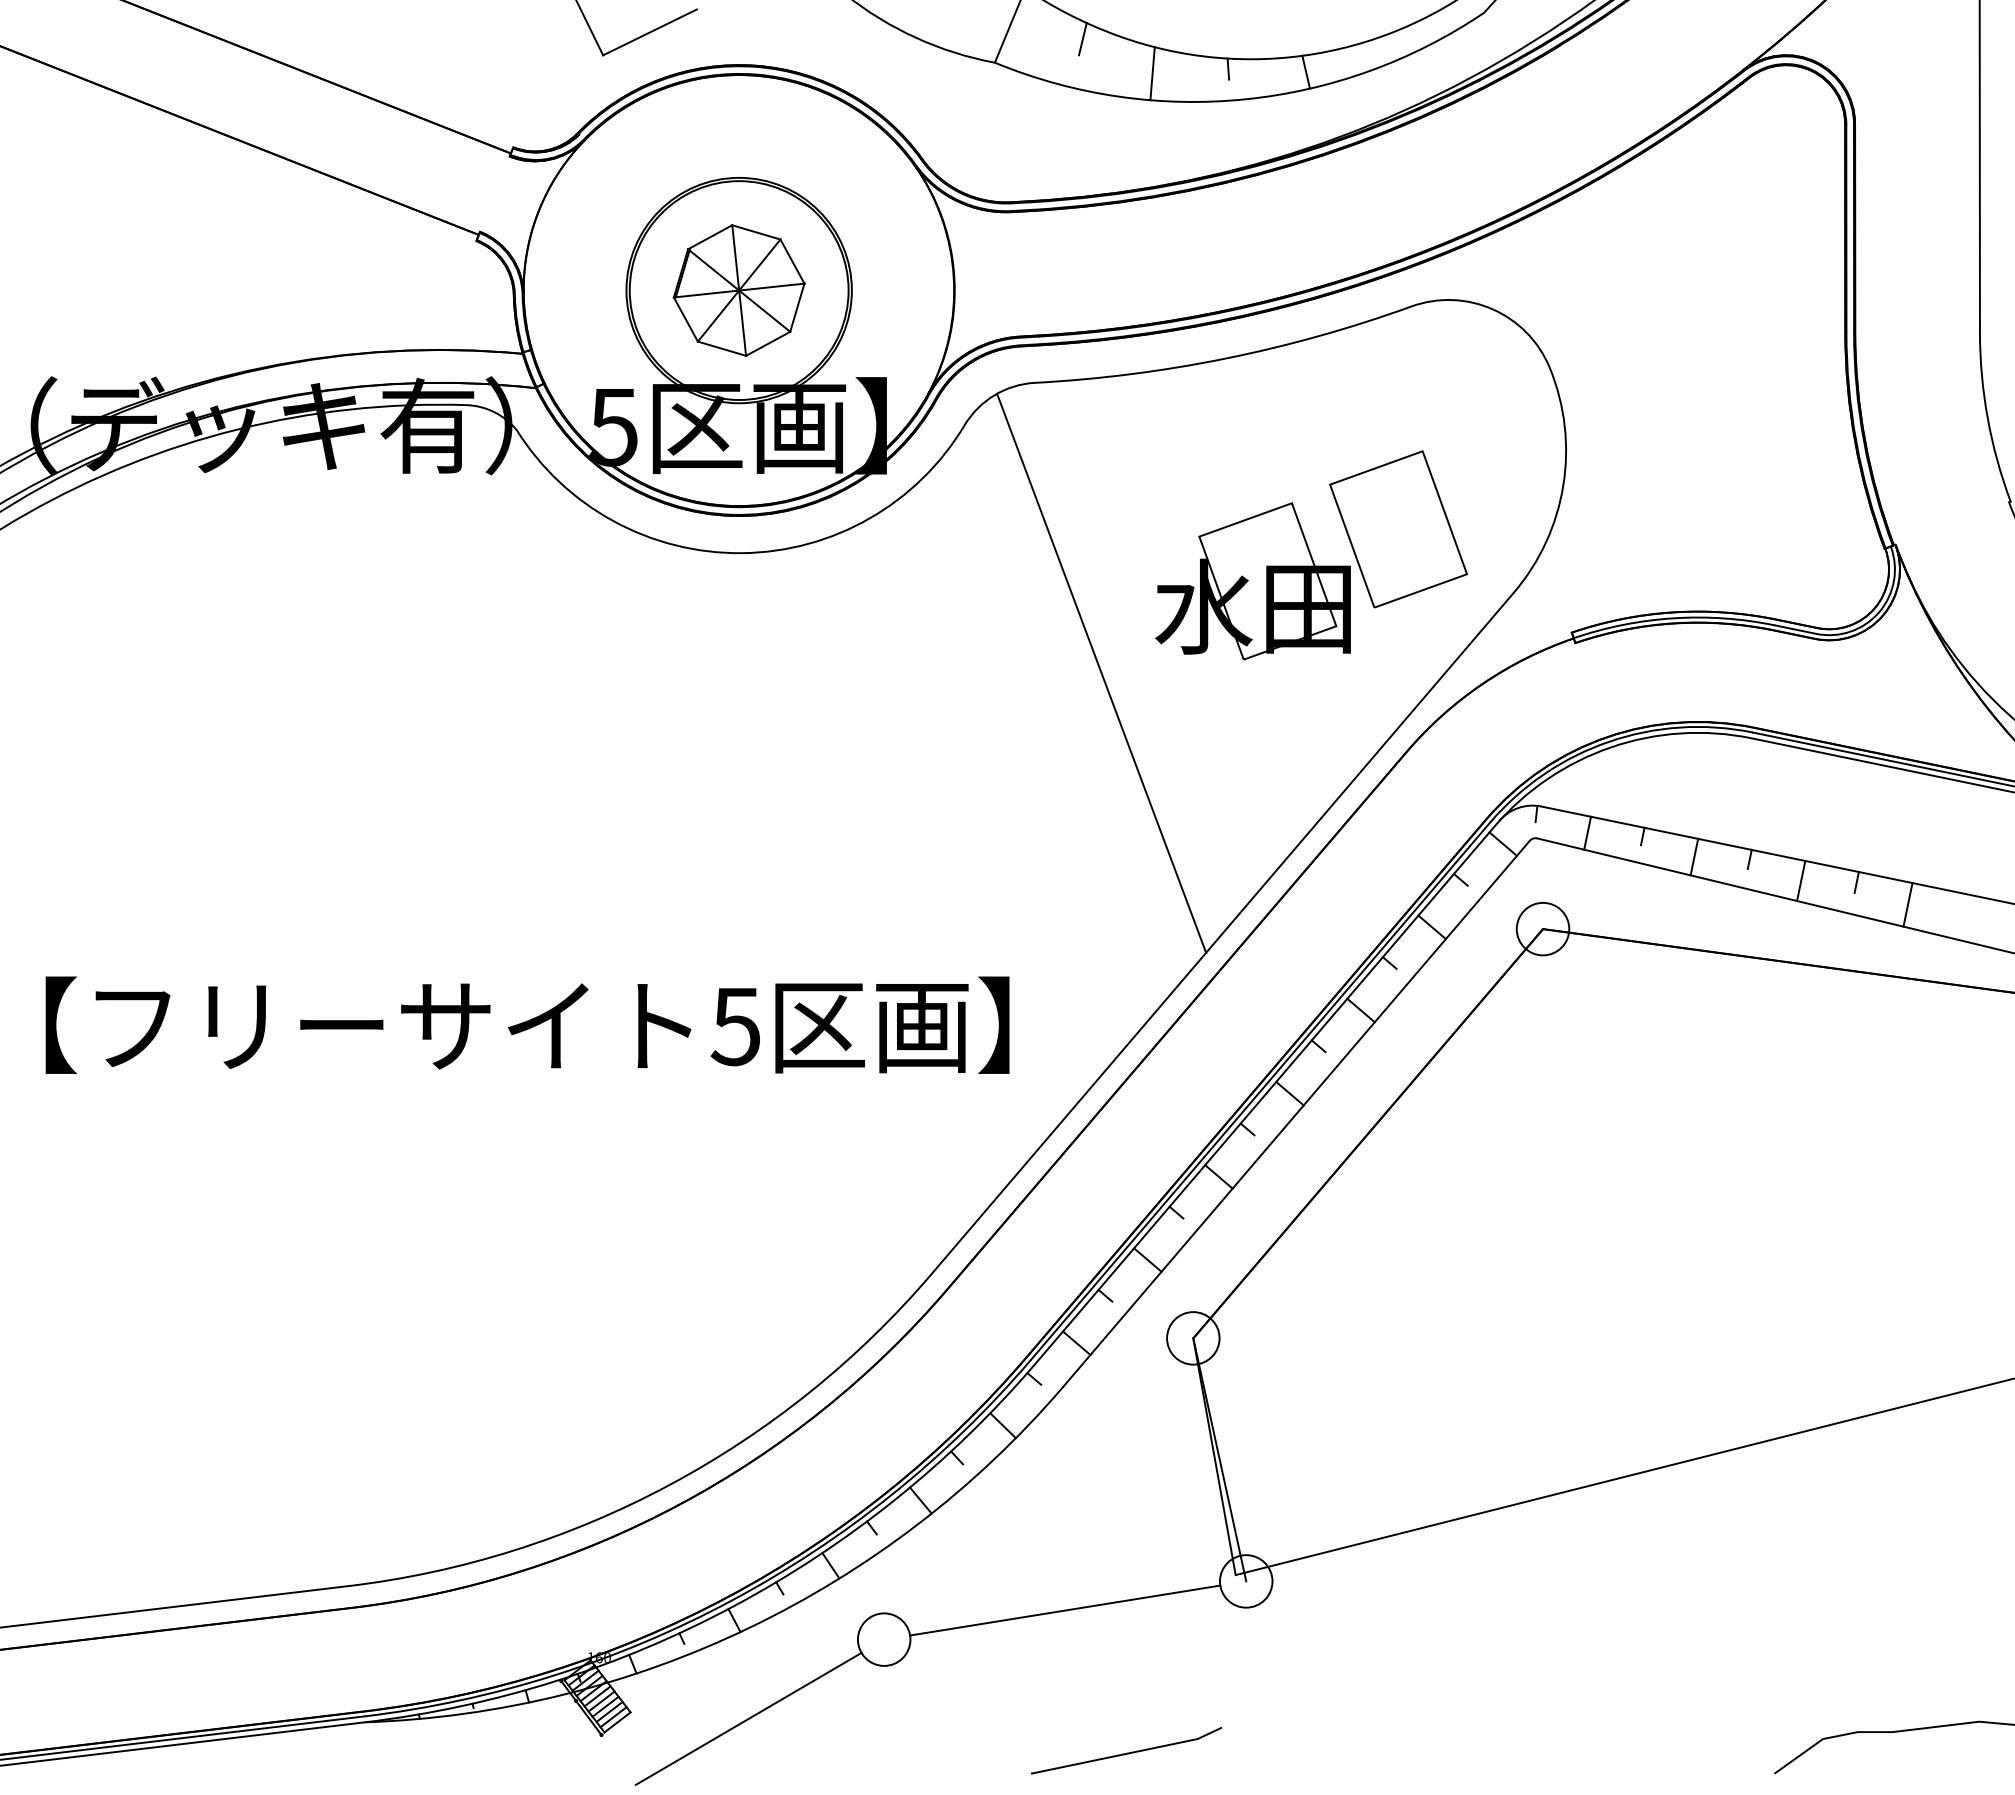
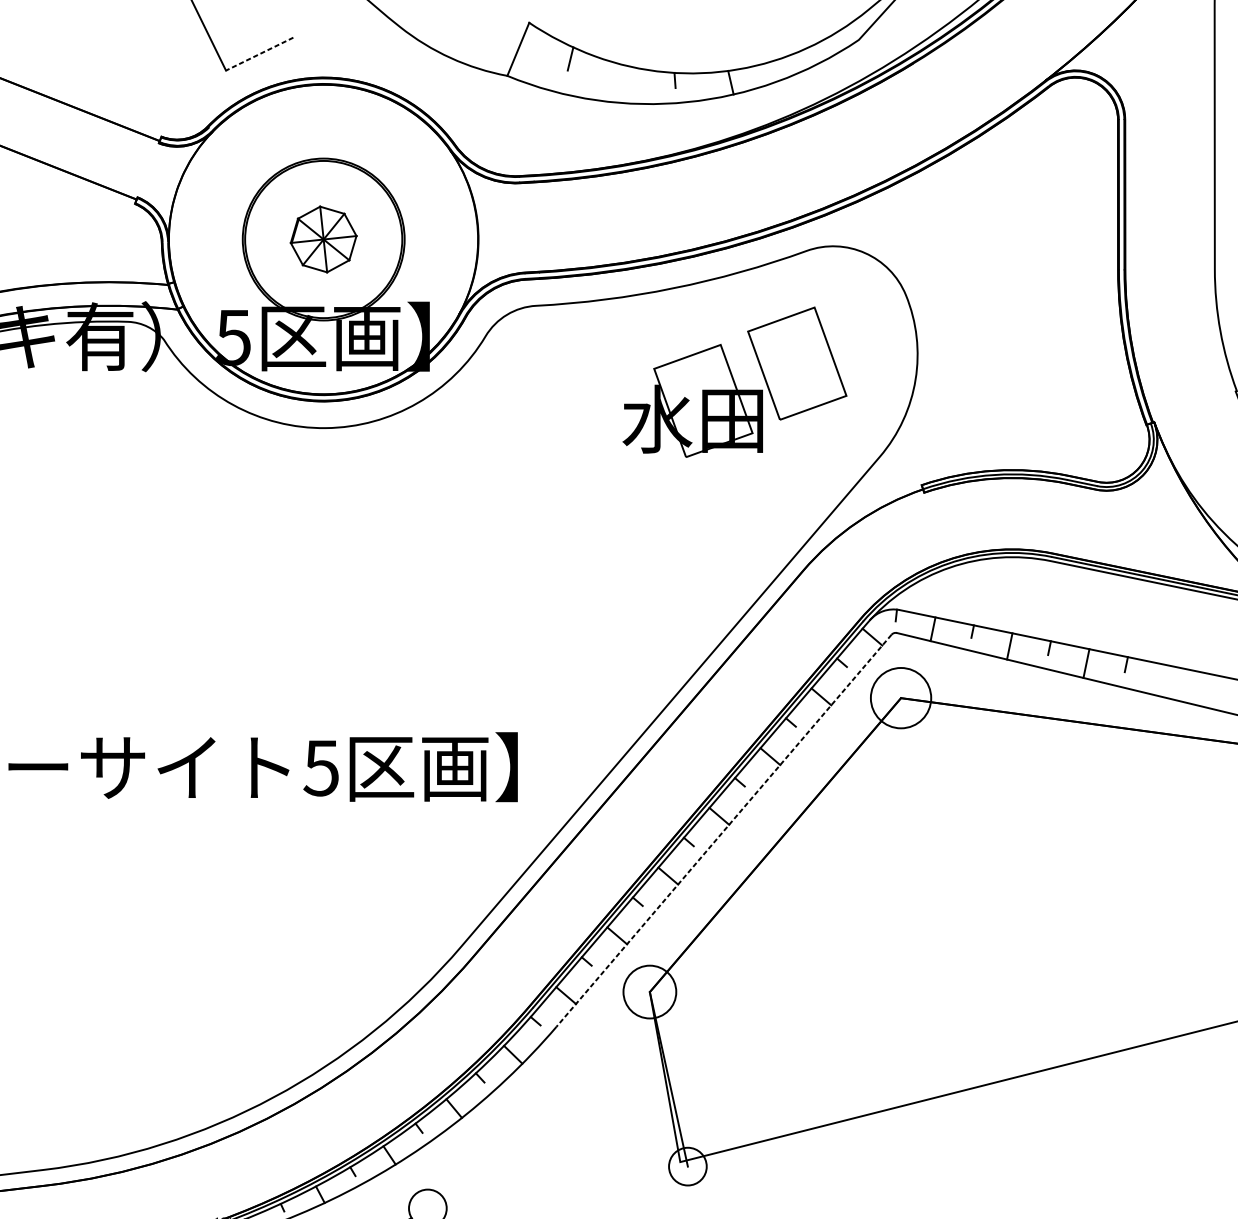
line: (649, 32) -> (259, 54), solid -> dashed
line: (1152, 73) -> (620, 83), removed
part: (738, 290) -> (323, 239), size x0.7
part: (1311, 555) -> (734, 382), moved
line: (1101, 672) -> (583, 513), removed
line: (1907, 904) -> (1162, 680), removed
circle: (1542, 928) -> (900, 697), size x1.6
line: (1296, 1114) -> (723, 831), solid -> dashed
circle: (1193, 1338) -> (650, 992), size x1.4
line: (1065, 1610) -> (558, 1187), removed

